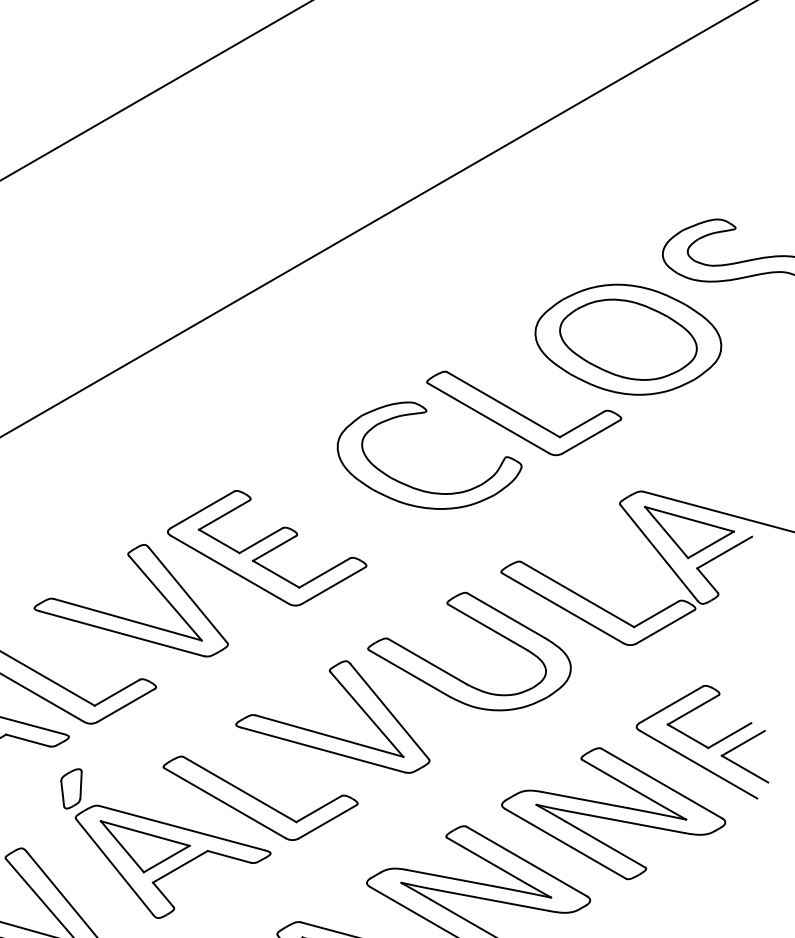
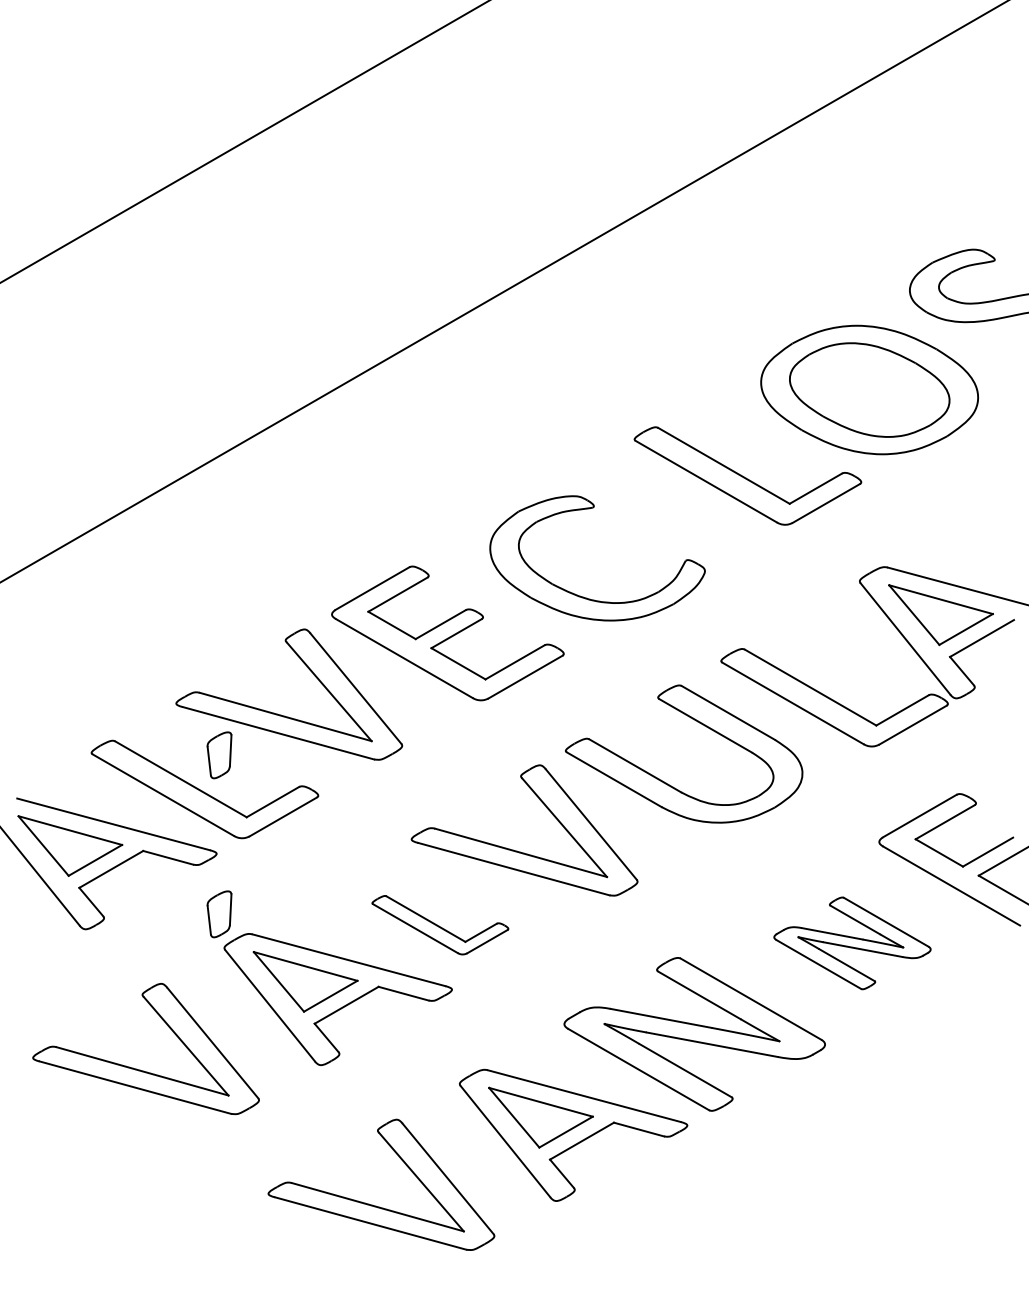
part: (417, 488) -> (583, 596), moved
part: (71, 652) -> (219, 755), added
part: (260, 797) -> (440, 924), size x0.6
part: (613, 813) -> (852, 943), size x0.6

